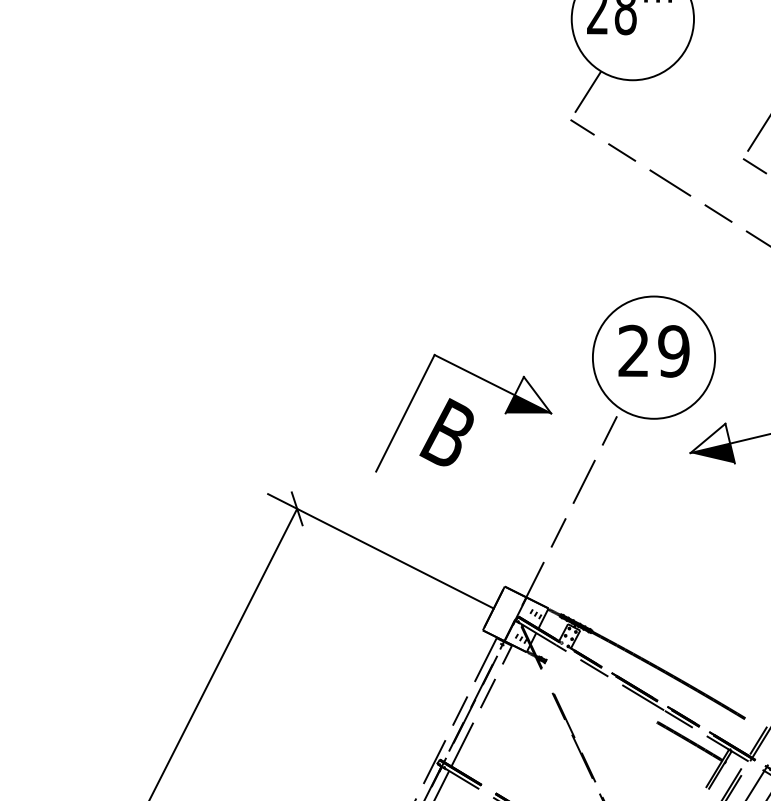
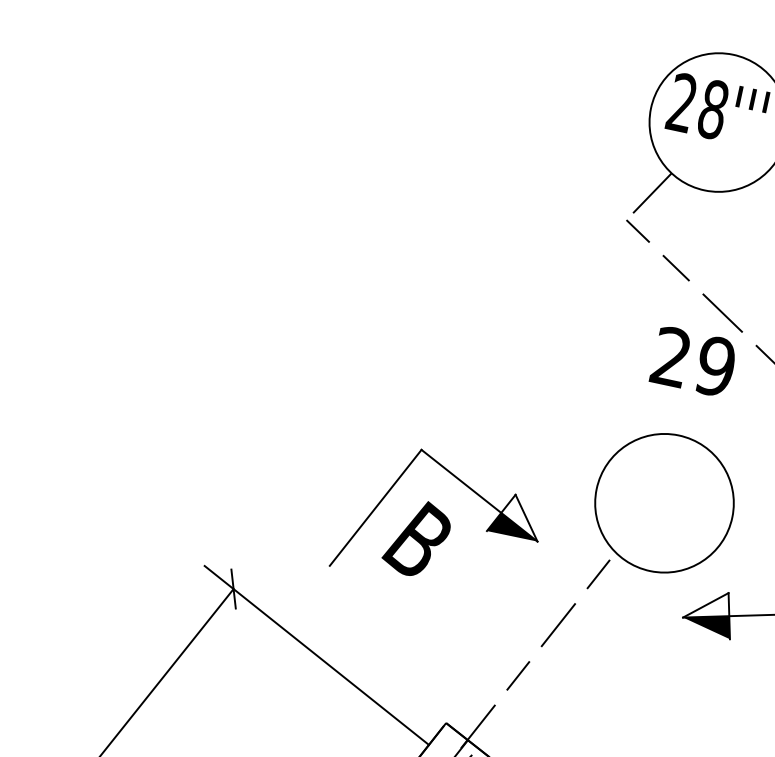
text: (653, 350) -> (693, 360), moved

